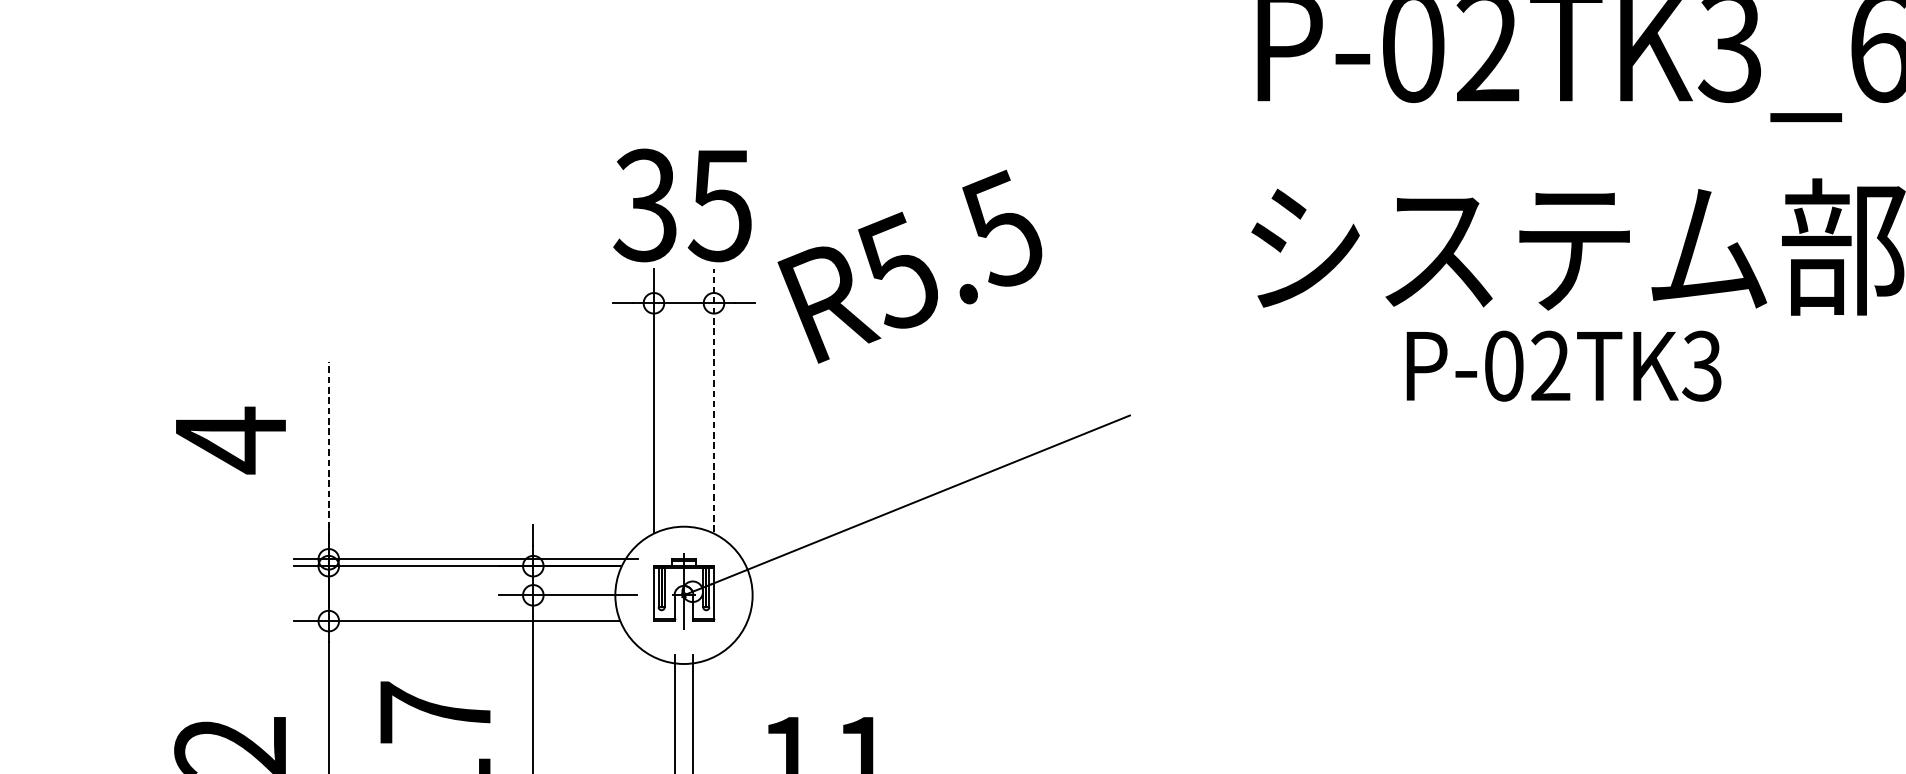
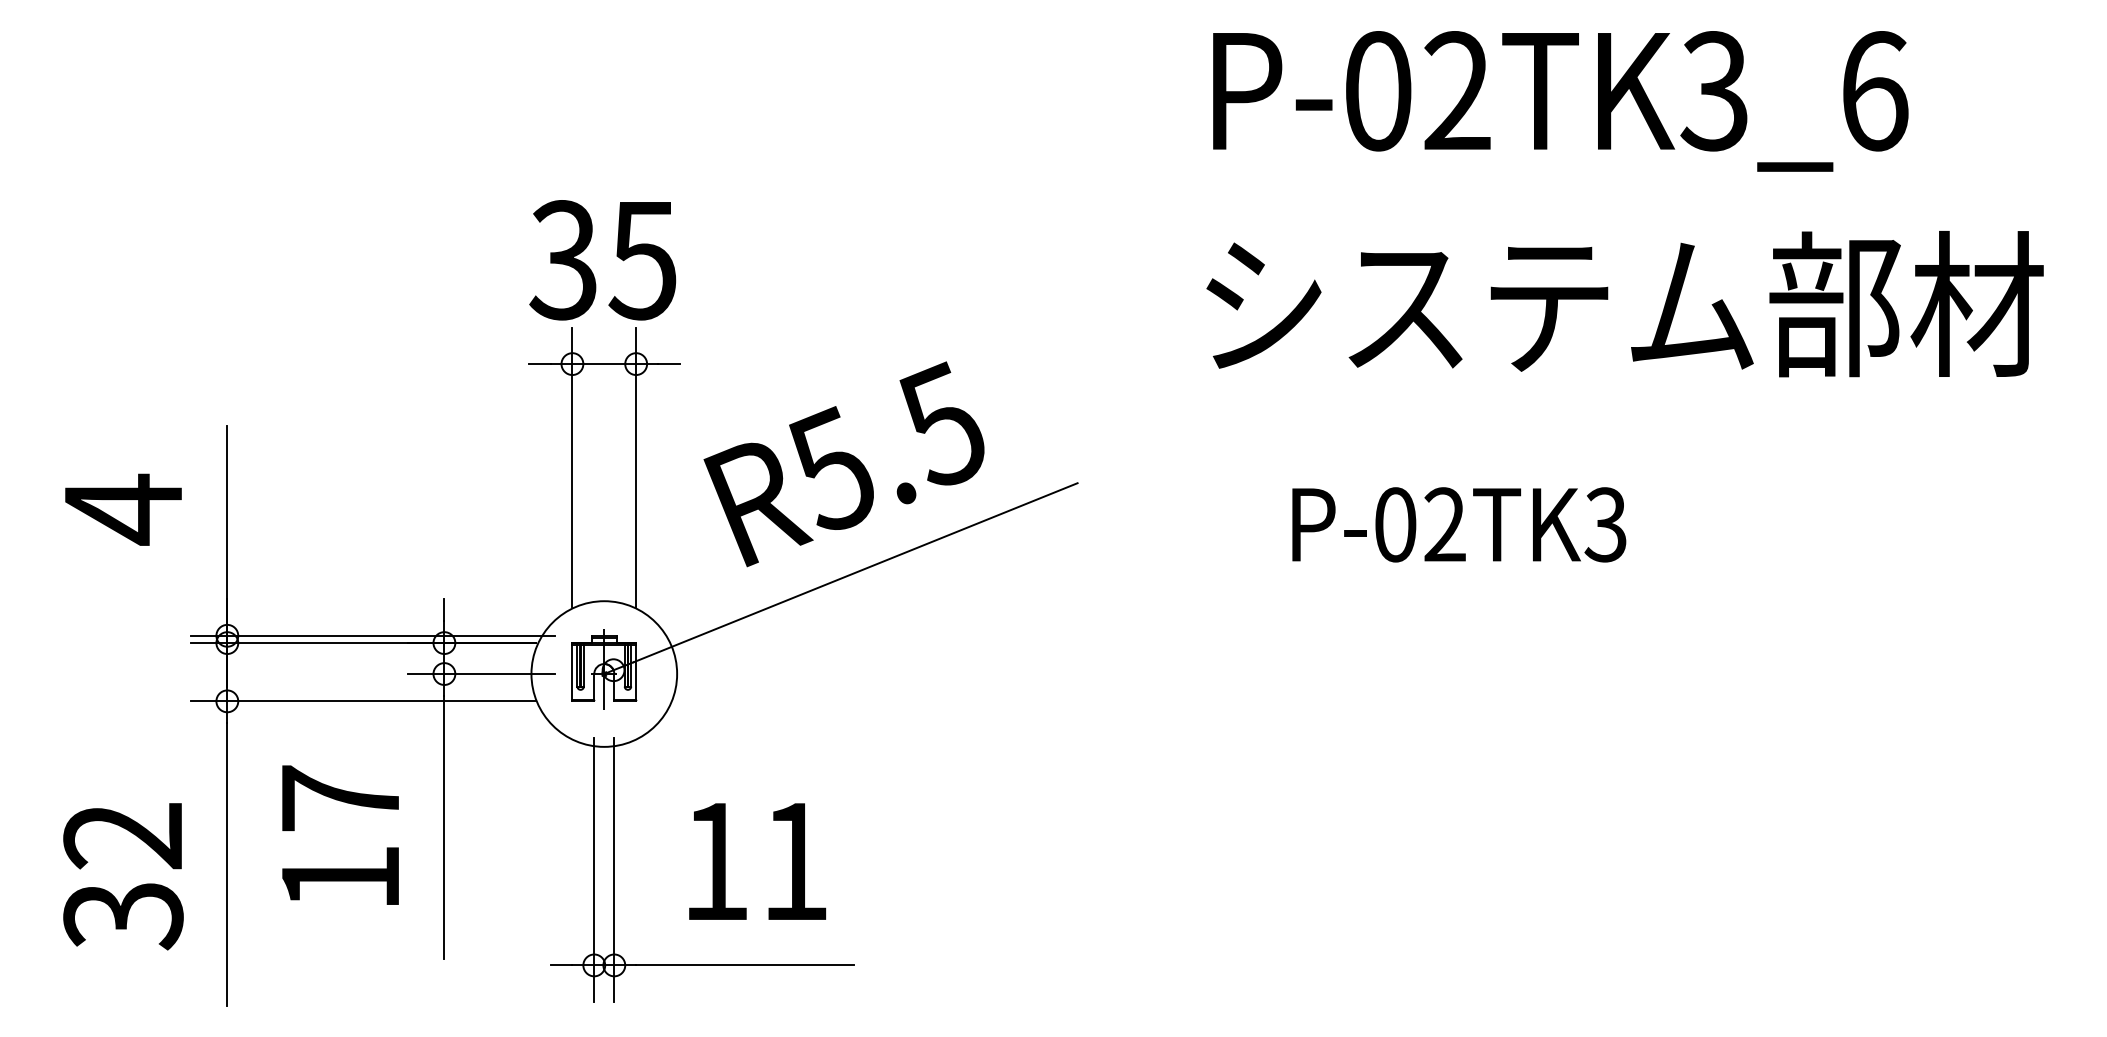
text: (909, 266) -> (843, 464), moved
text: (1564, 365) -> (1459, 524), moved
line: (714, 399) -> (636, 466), dashed -> solid
line: (328, 450) -> (227, 520), dashed -> solid

